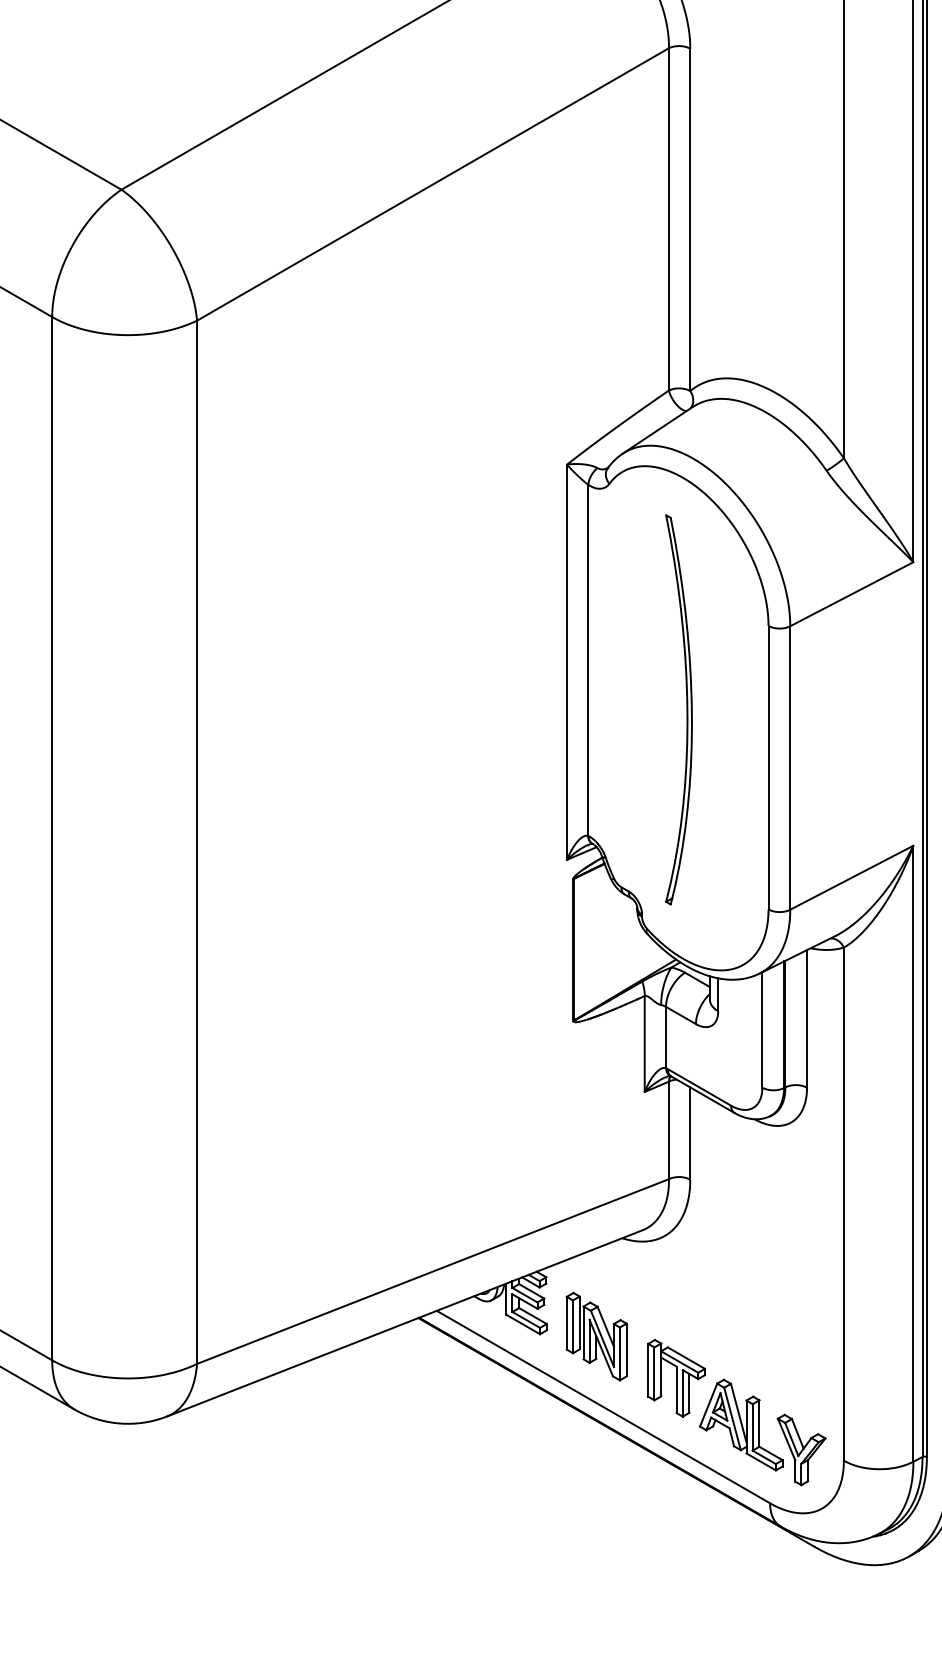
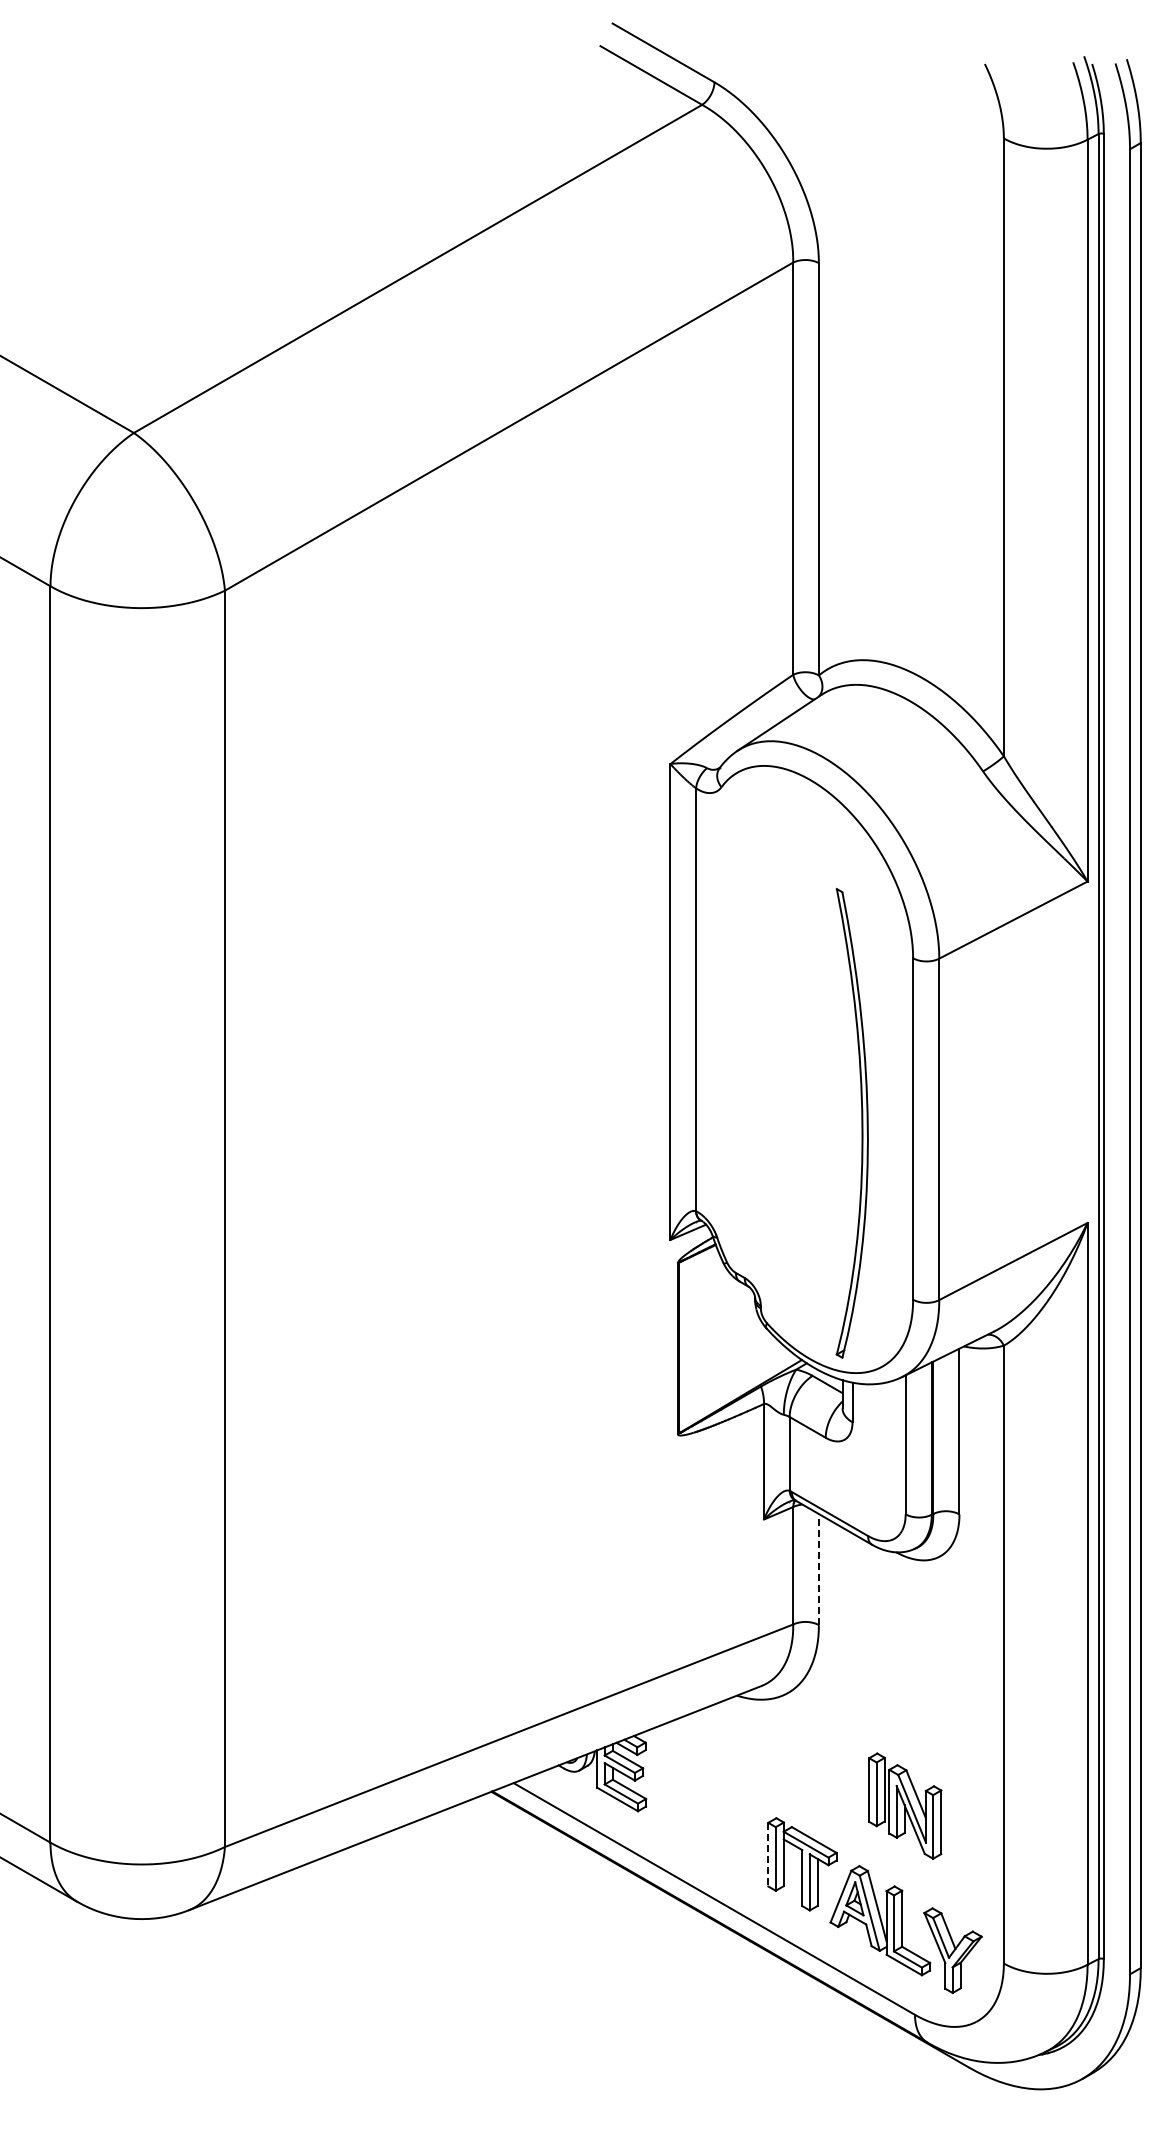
part: (686, 709) -> (861, 1123), moved
line: (689, 1133) -> (818, 1569), solid -> dashed
part: (596, 1336) -> (905, 1805), moved
line: (648, 1370) -> (768, 1854), solid -> dashed

